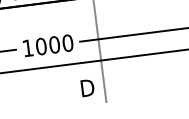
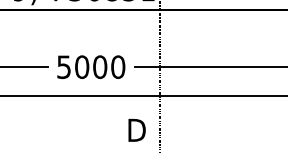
text: (27, 48) -> (63, 67), 1000 -> 5000

